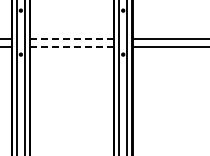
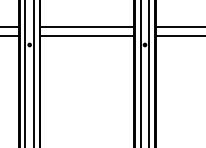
line: (72, 38) -> (87, 26), dashed -> solid
line: (72, 46) -> (87, 35), dashed -> solid

